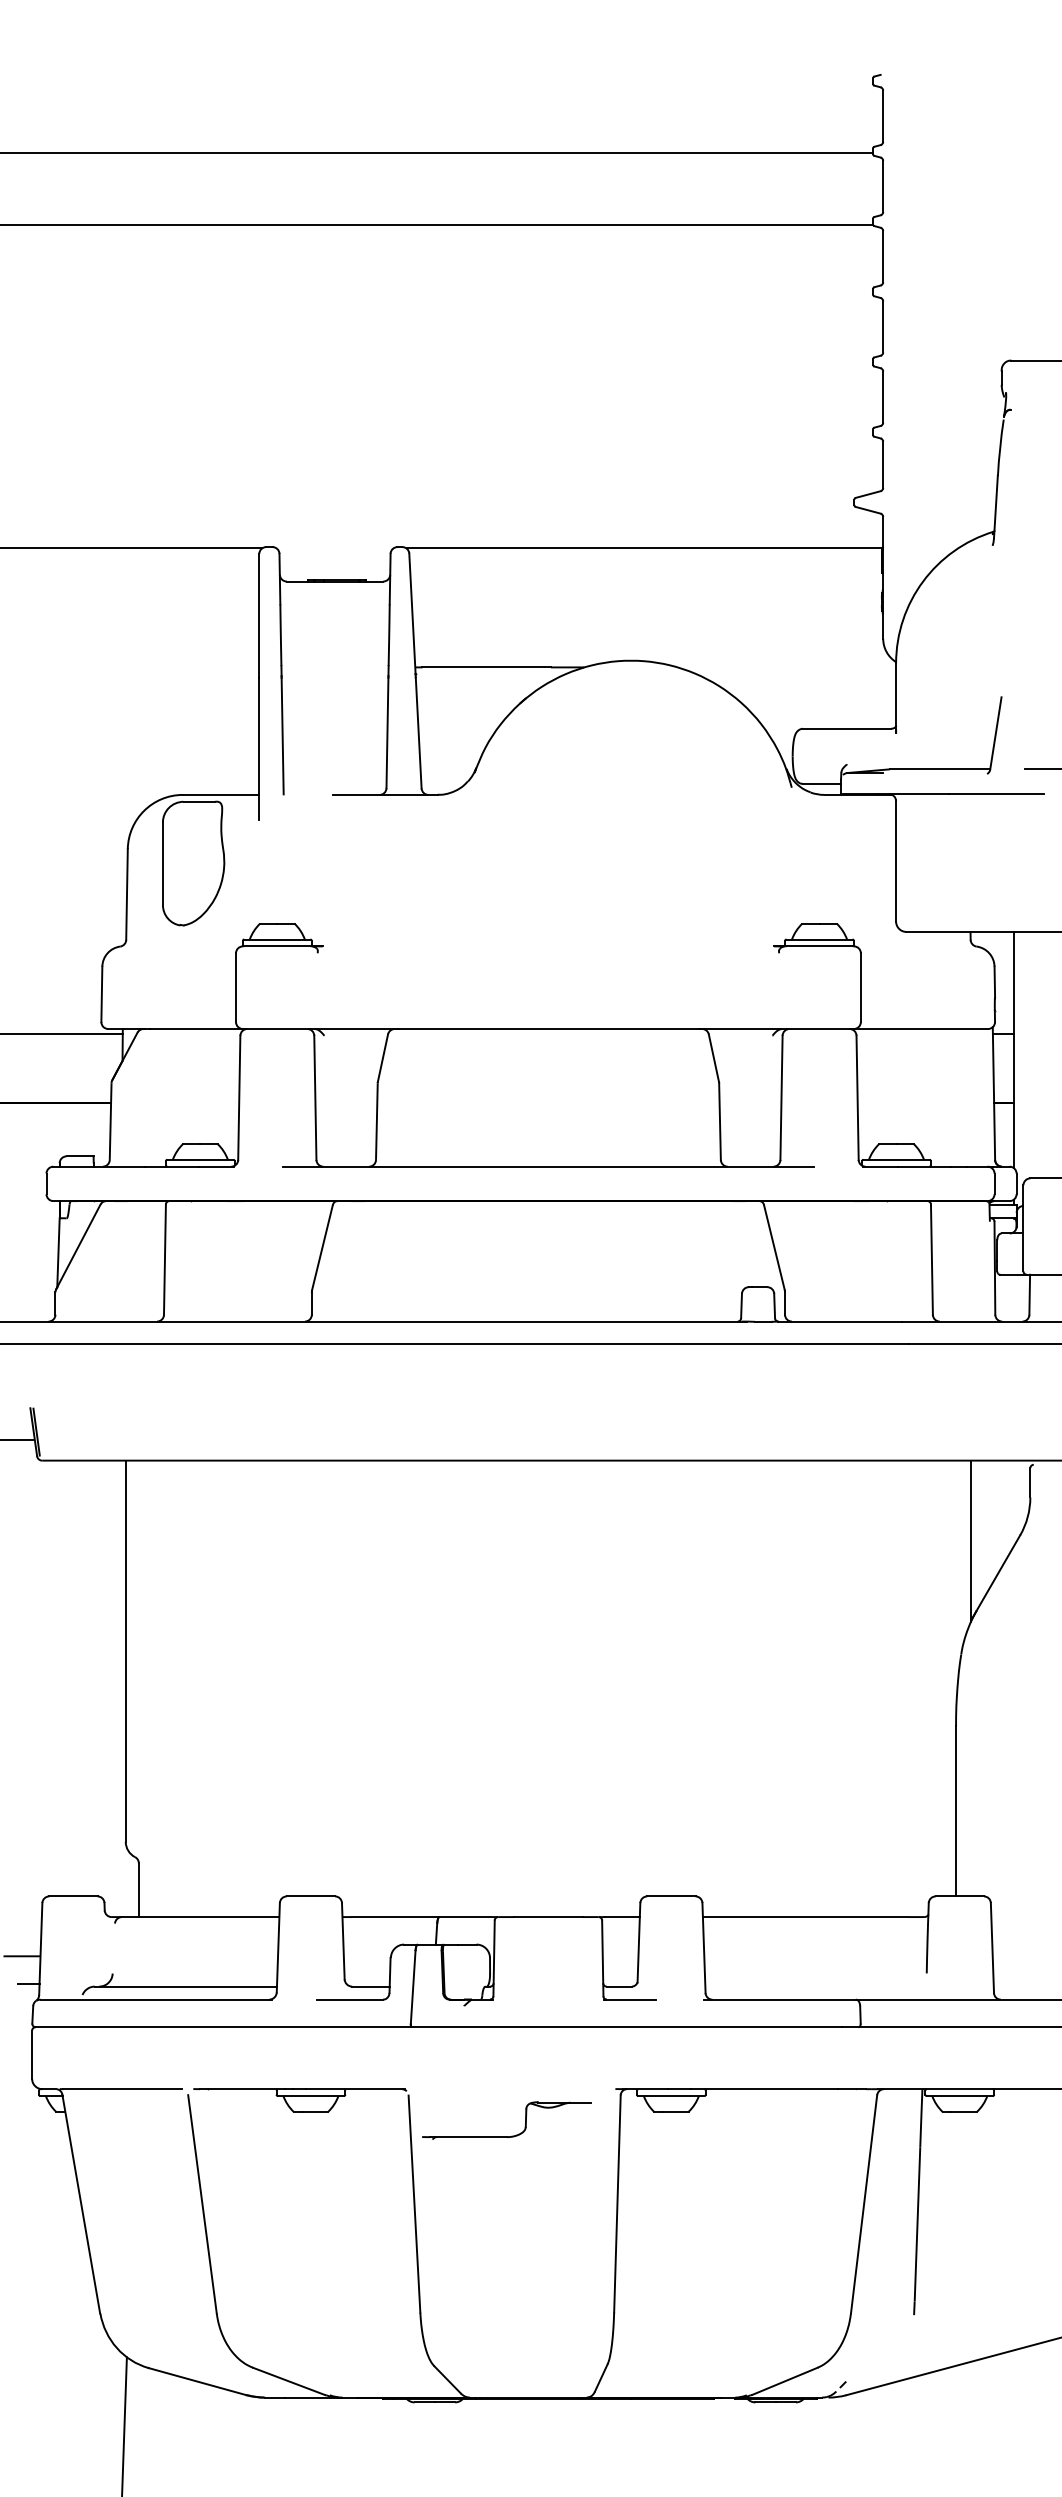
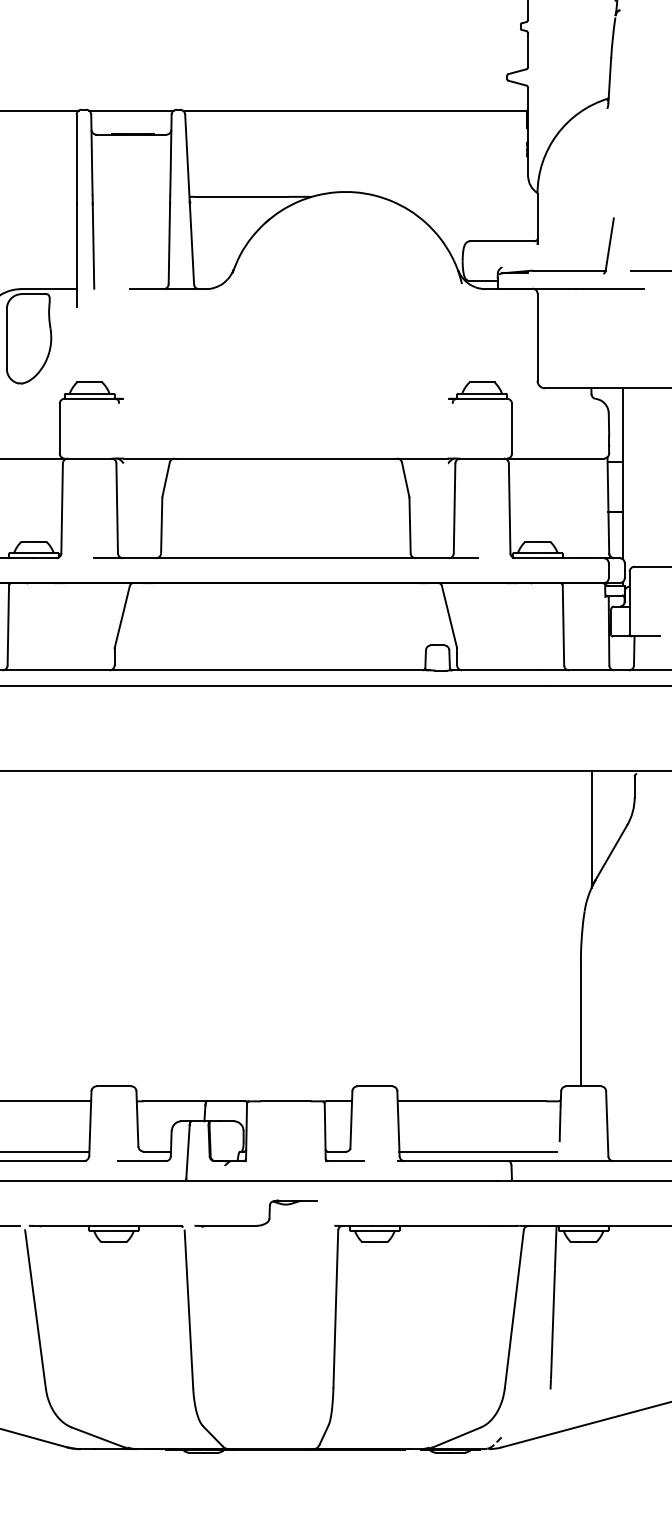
line: (334, 548) -> (131, 110), added
line: (814, 1986) -> (478, 1151), added
part: (511, 2135) -> (259, 1224), moved

